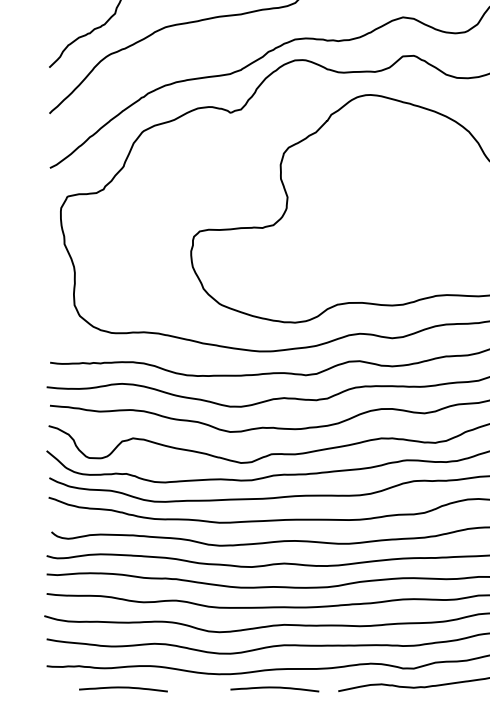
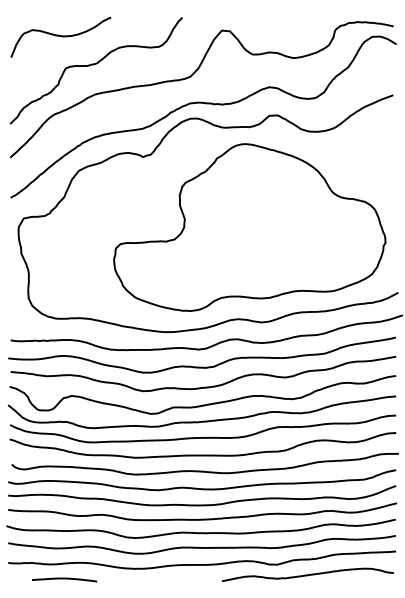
curve: (274, 688) -> (175, 579), removed

